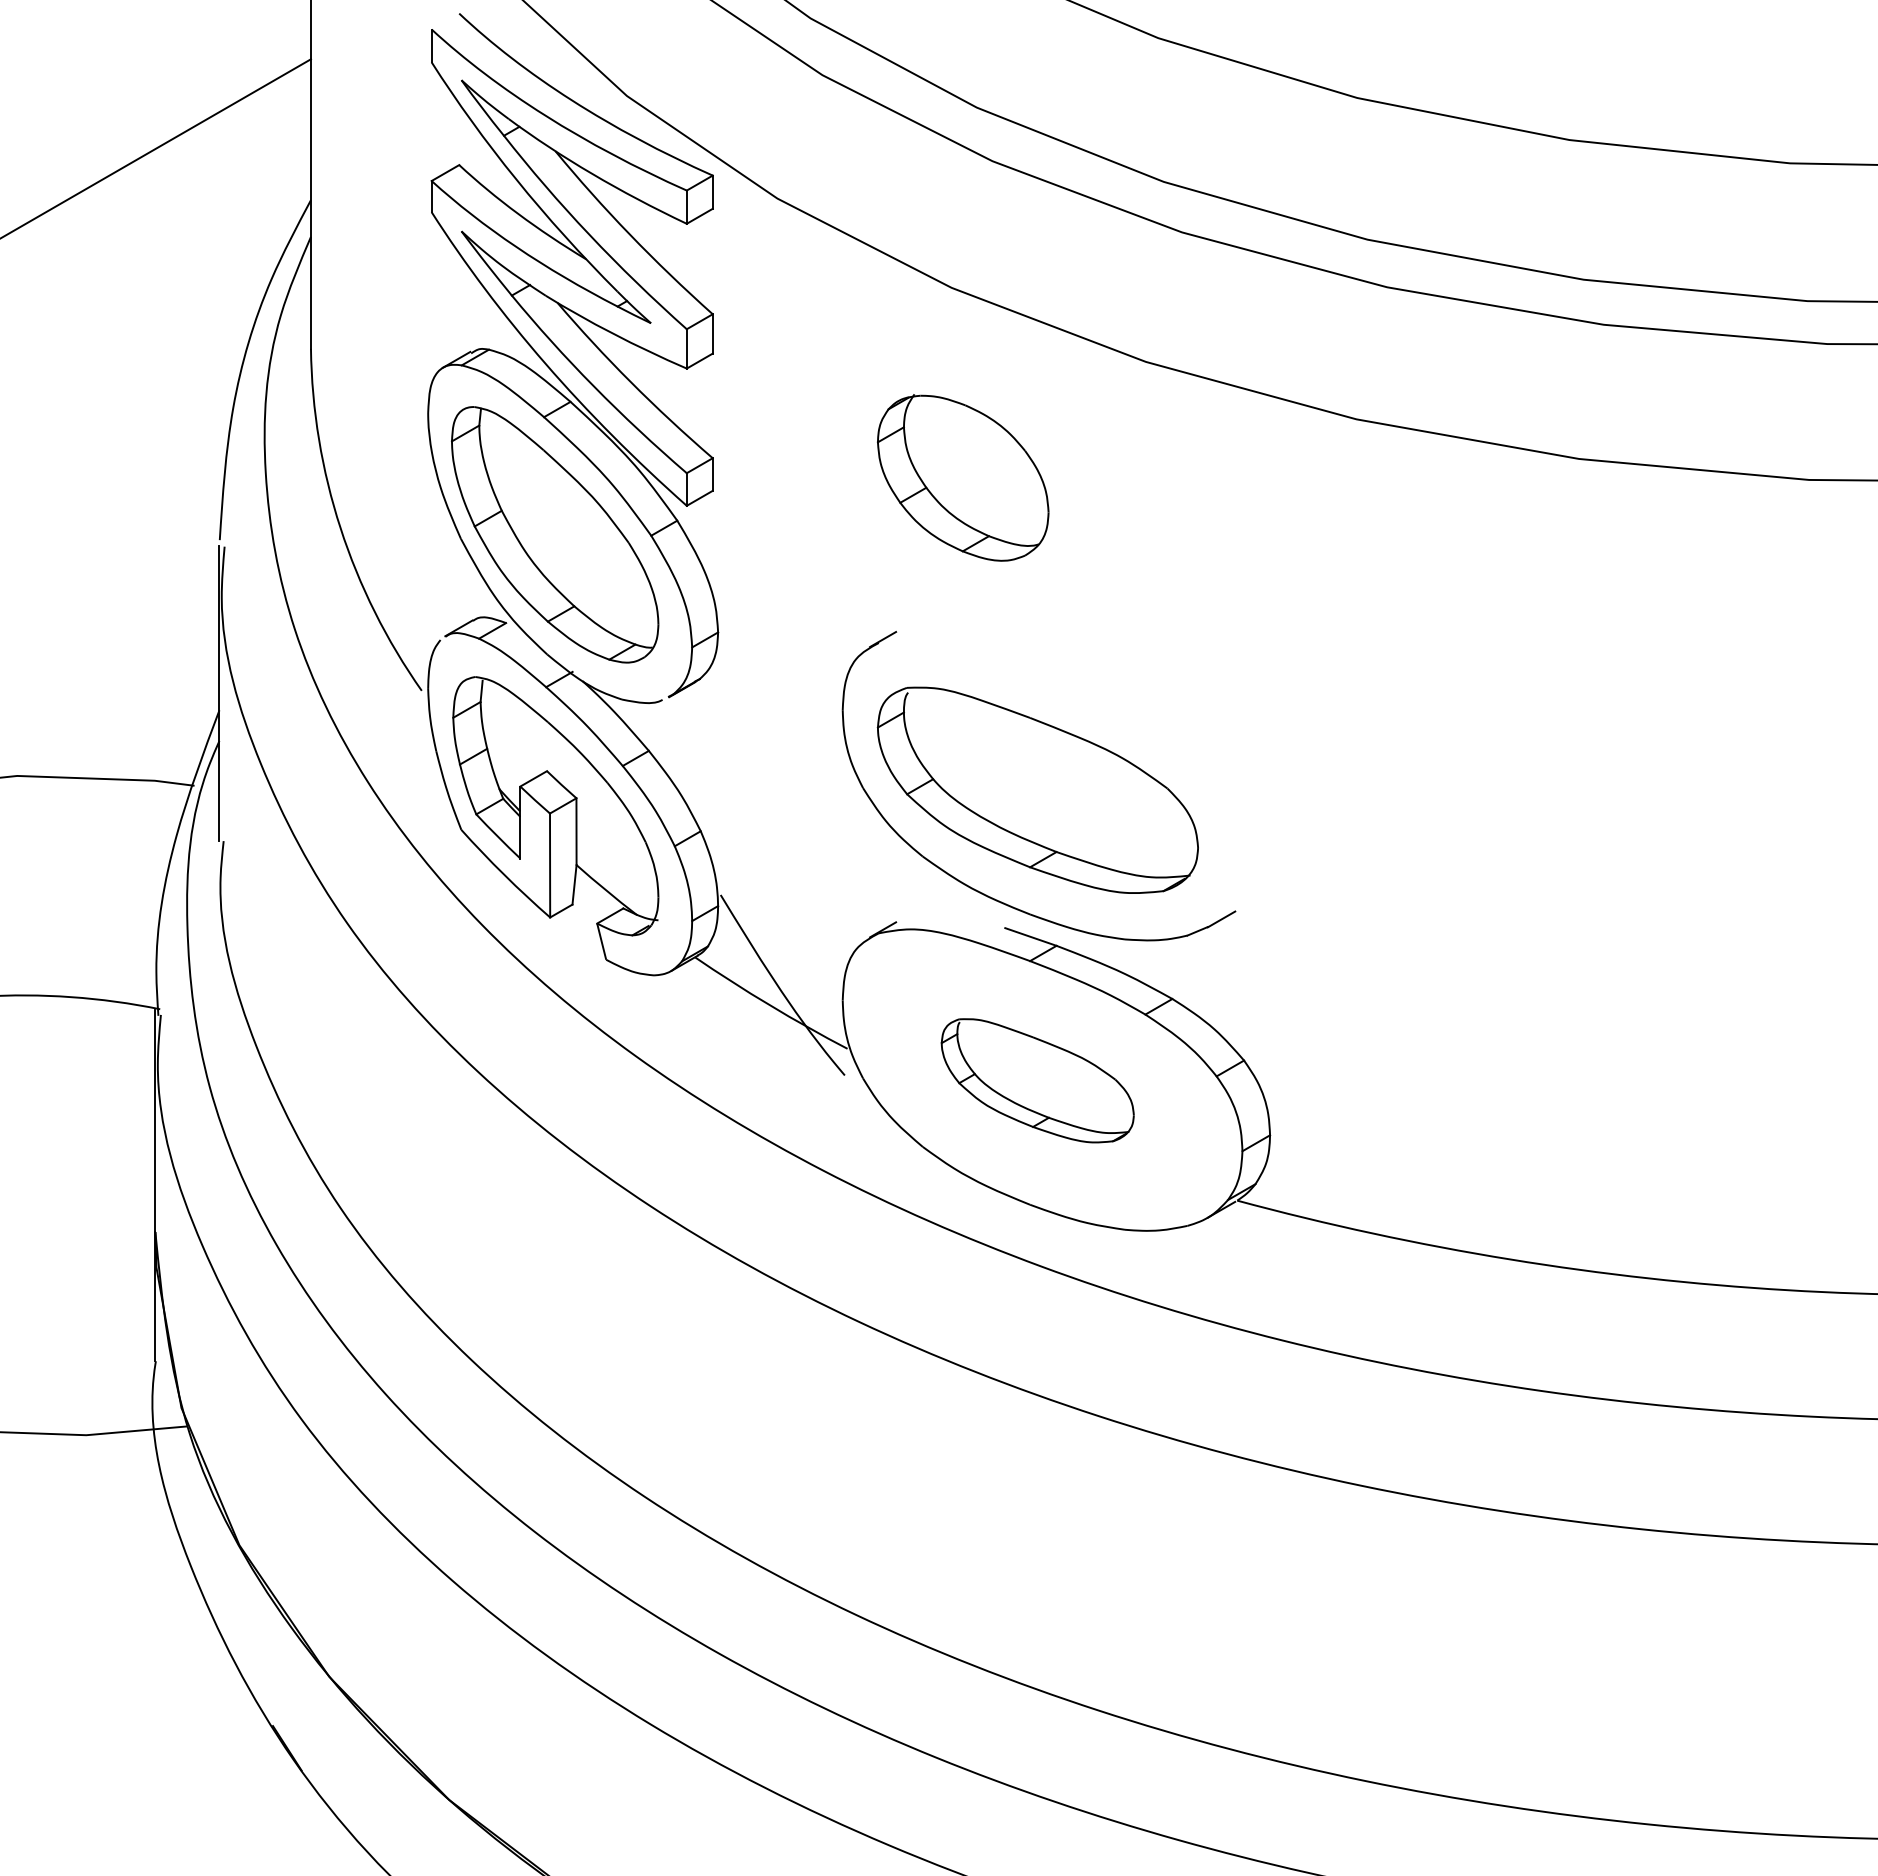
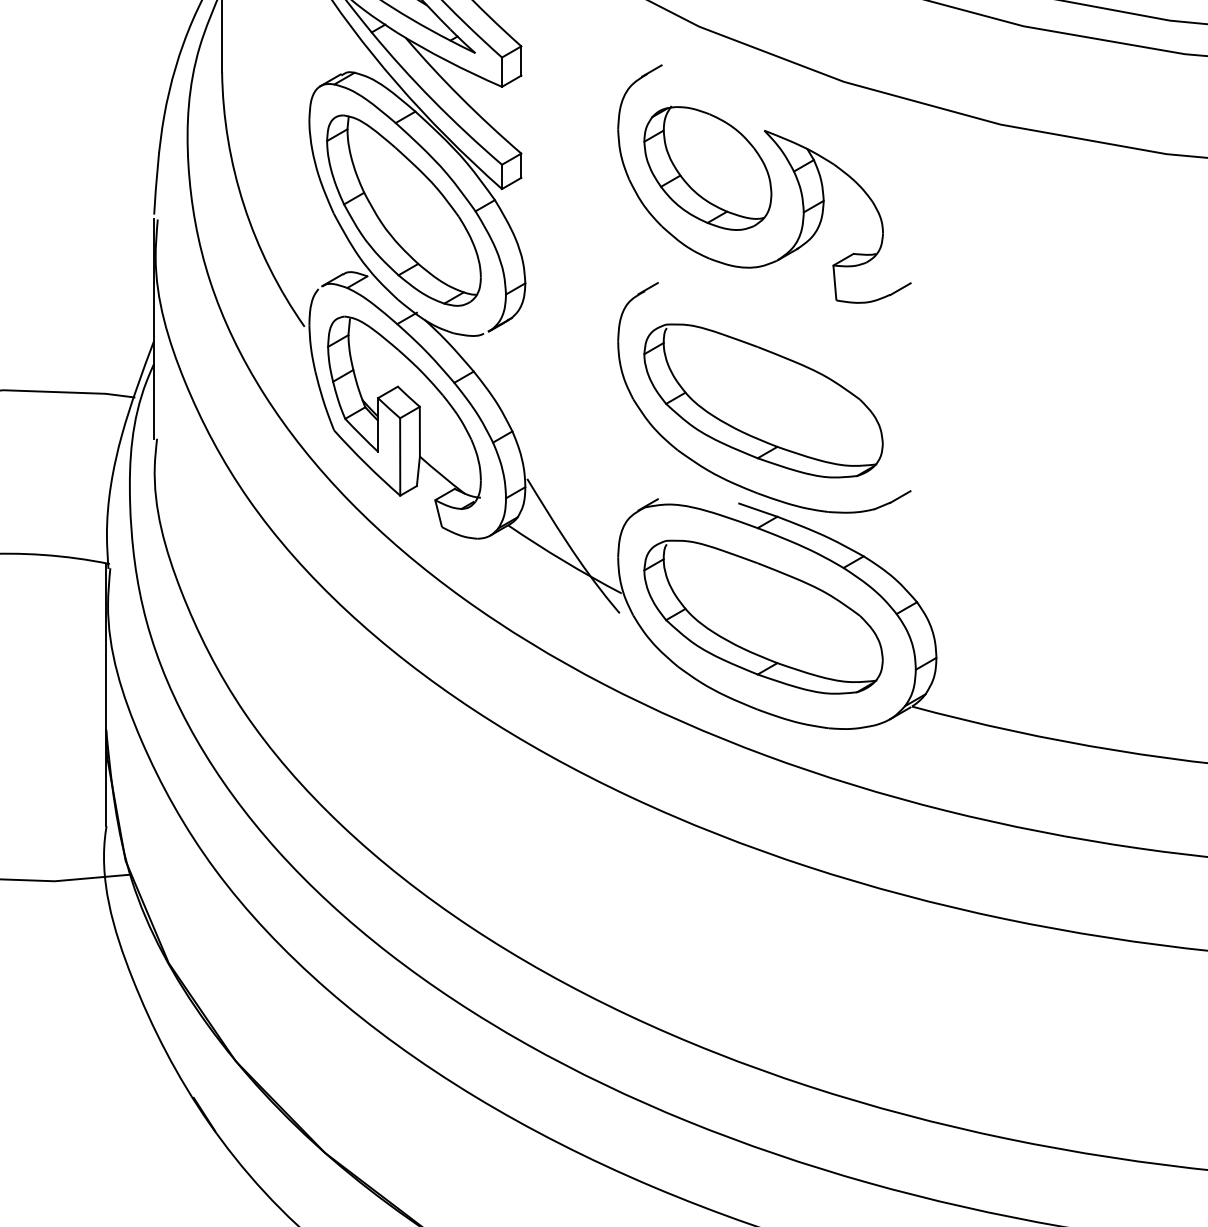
part: (1076, 480) -> (792, 170), added
part: (1037, 1080) -> (763, 617), size x1.67

